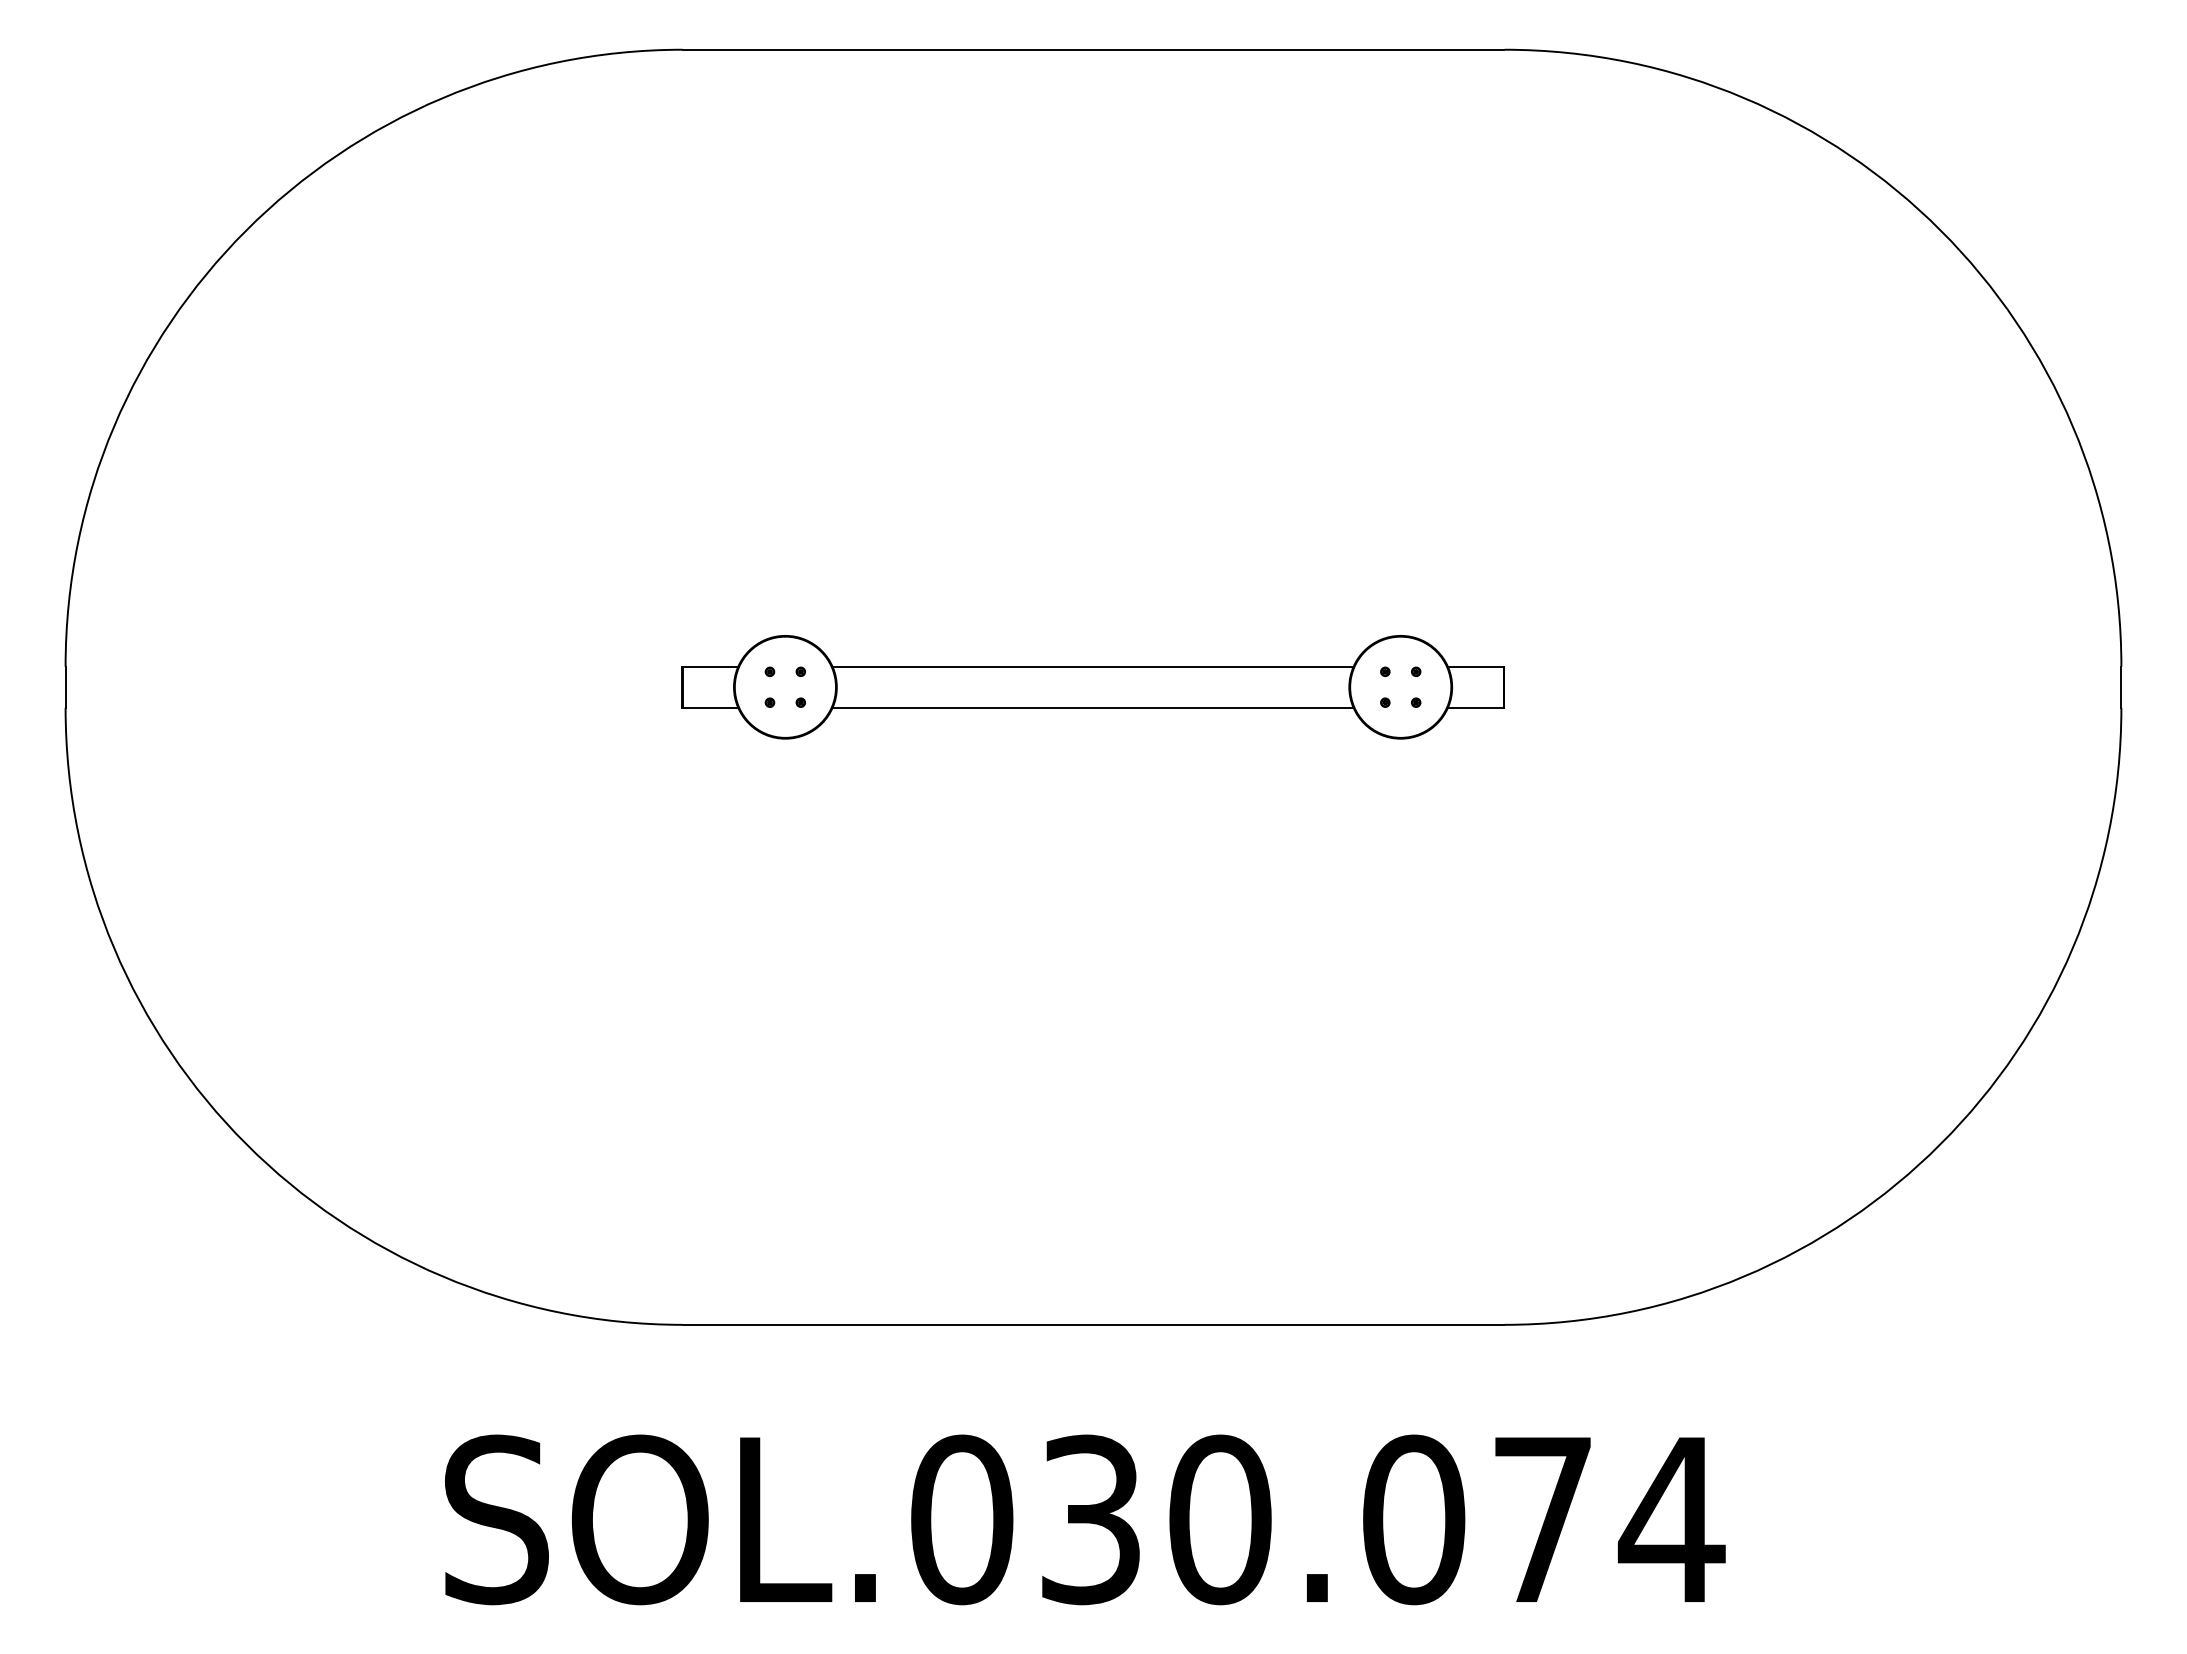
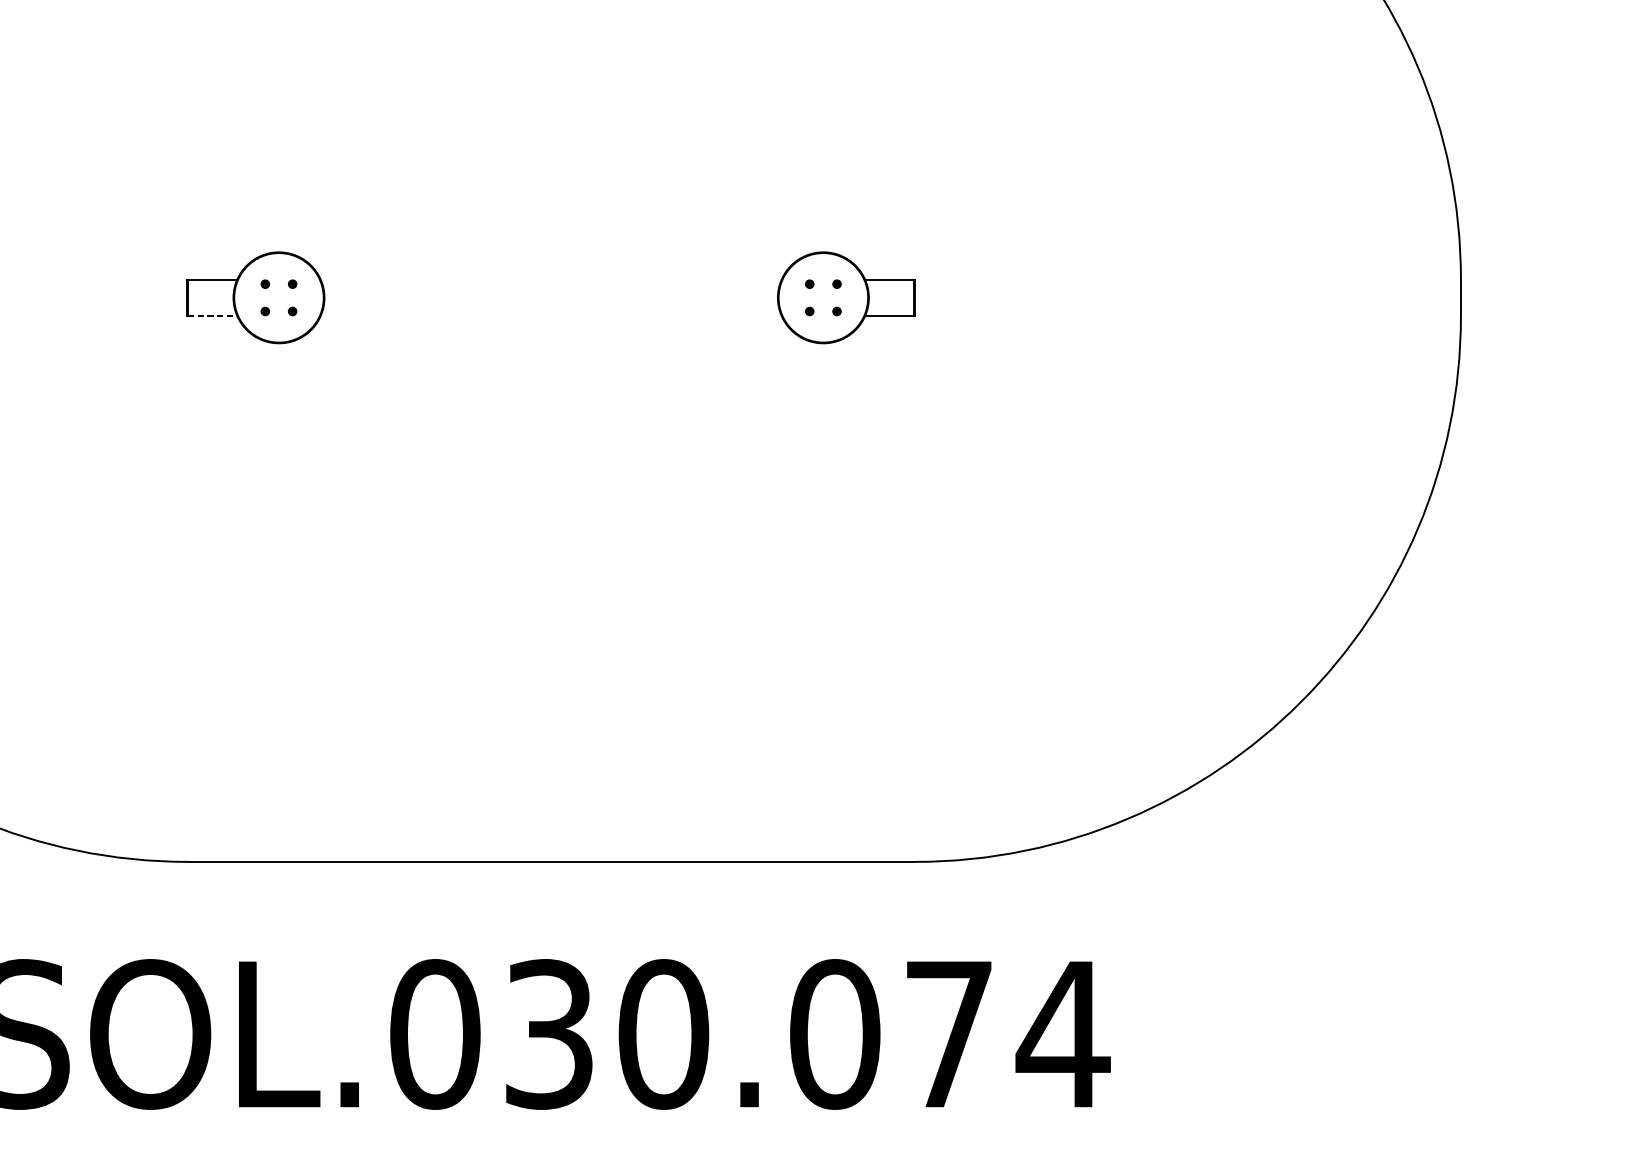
line: (1092, 666) -> (550, 279), removed
line: (710, 707) -> (212, 315), solid -> dashed
line: (1092, 707) -> (550, 315), removed

